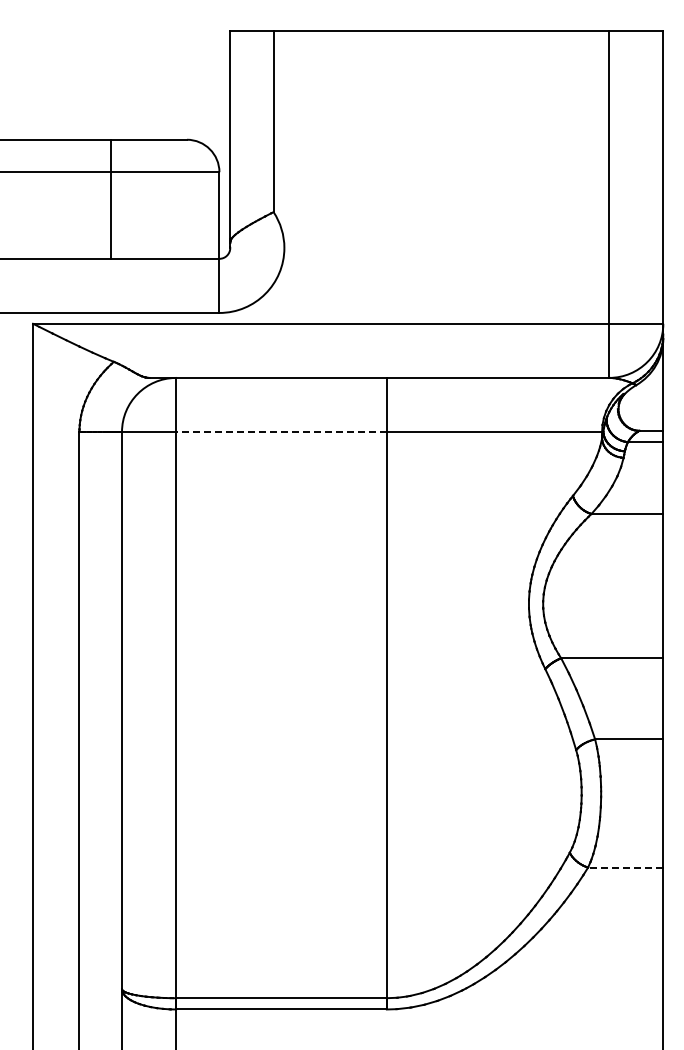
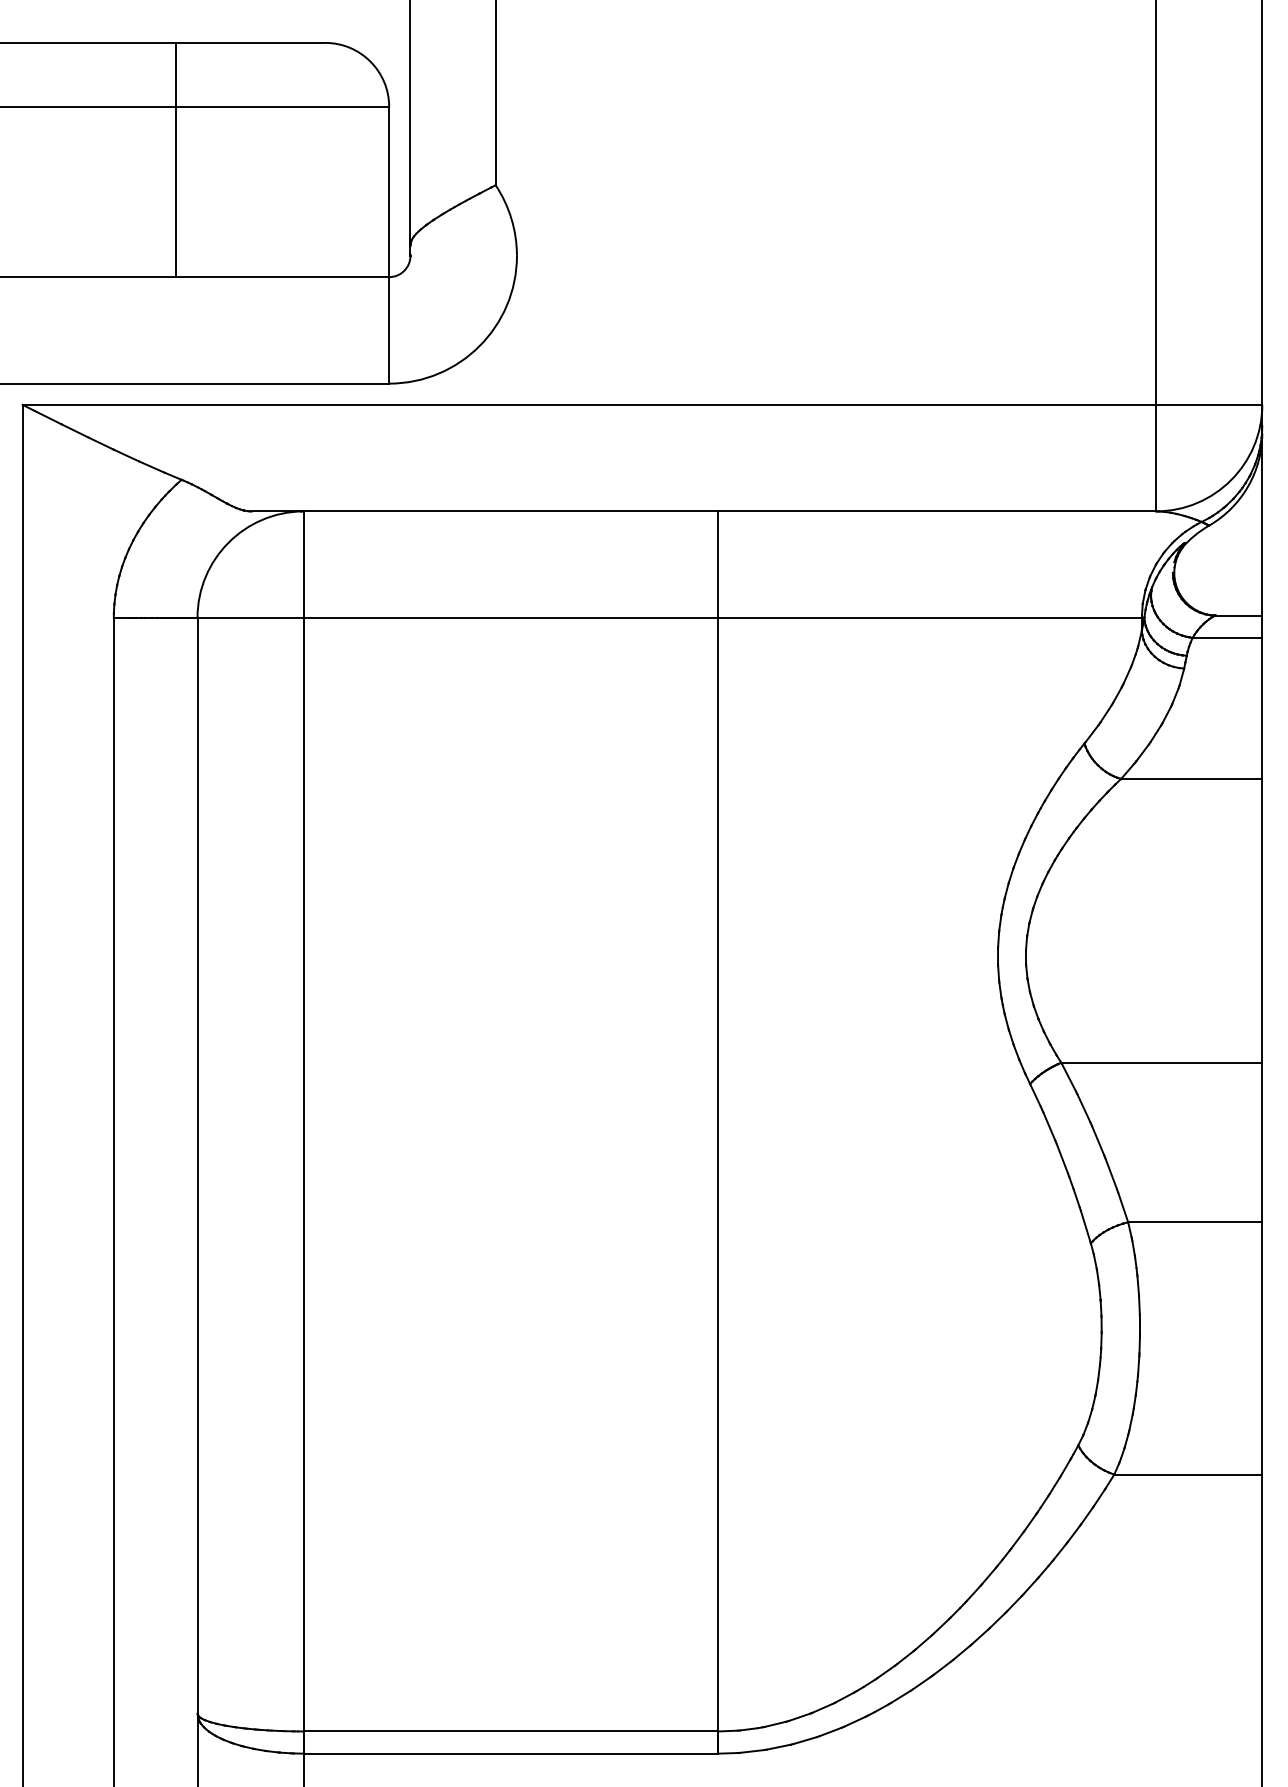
line: (280, 432) -> (509, 618), dashed -> solid
line: (625, 867) -> (1187, 1474), dashed -> solid

